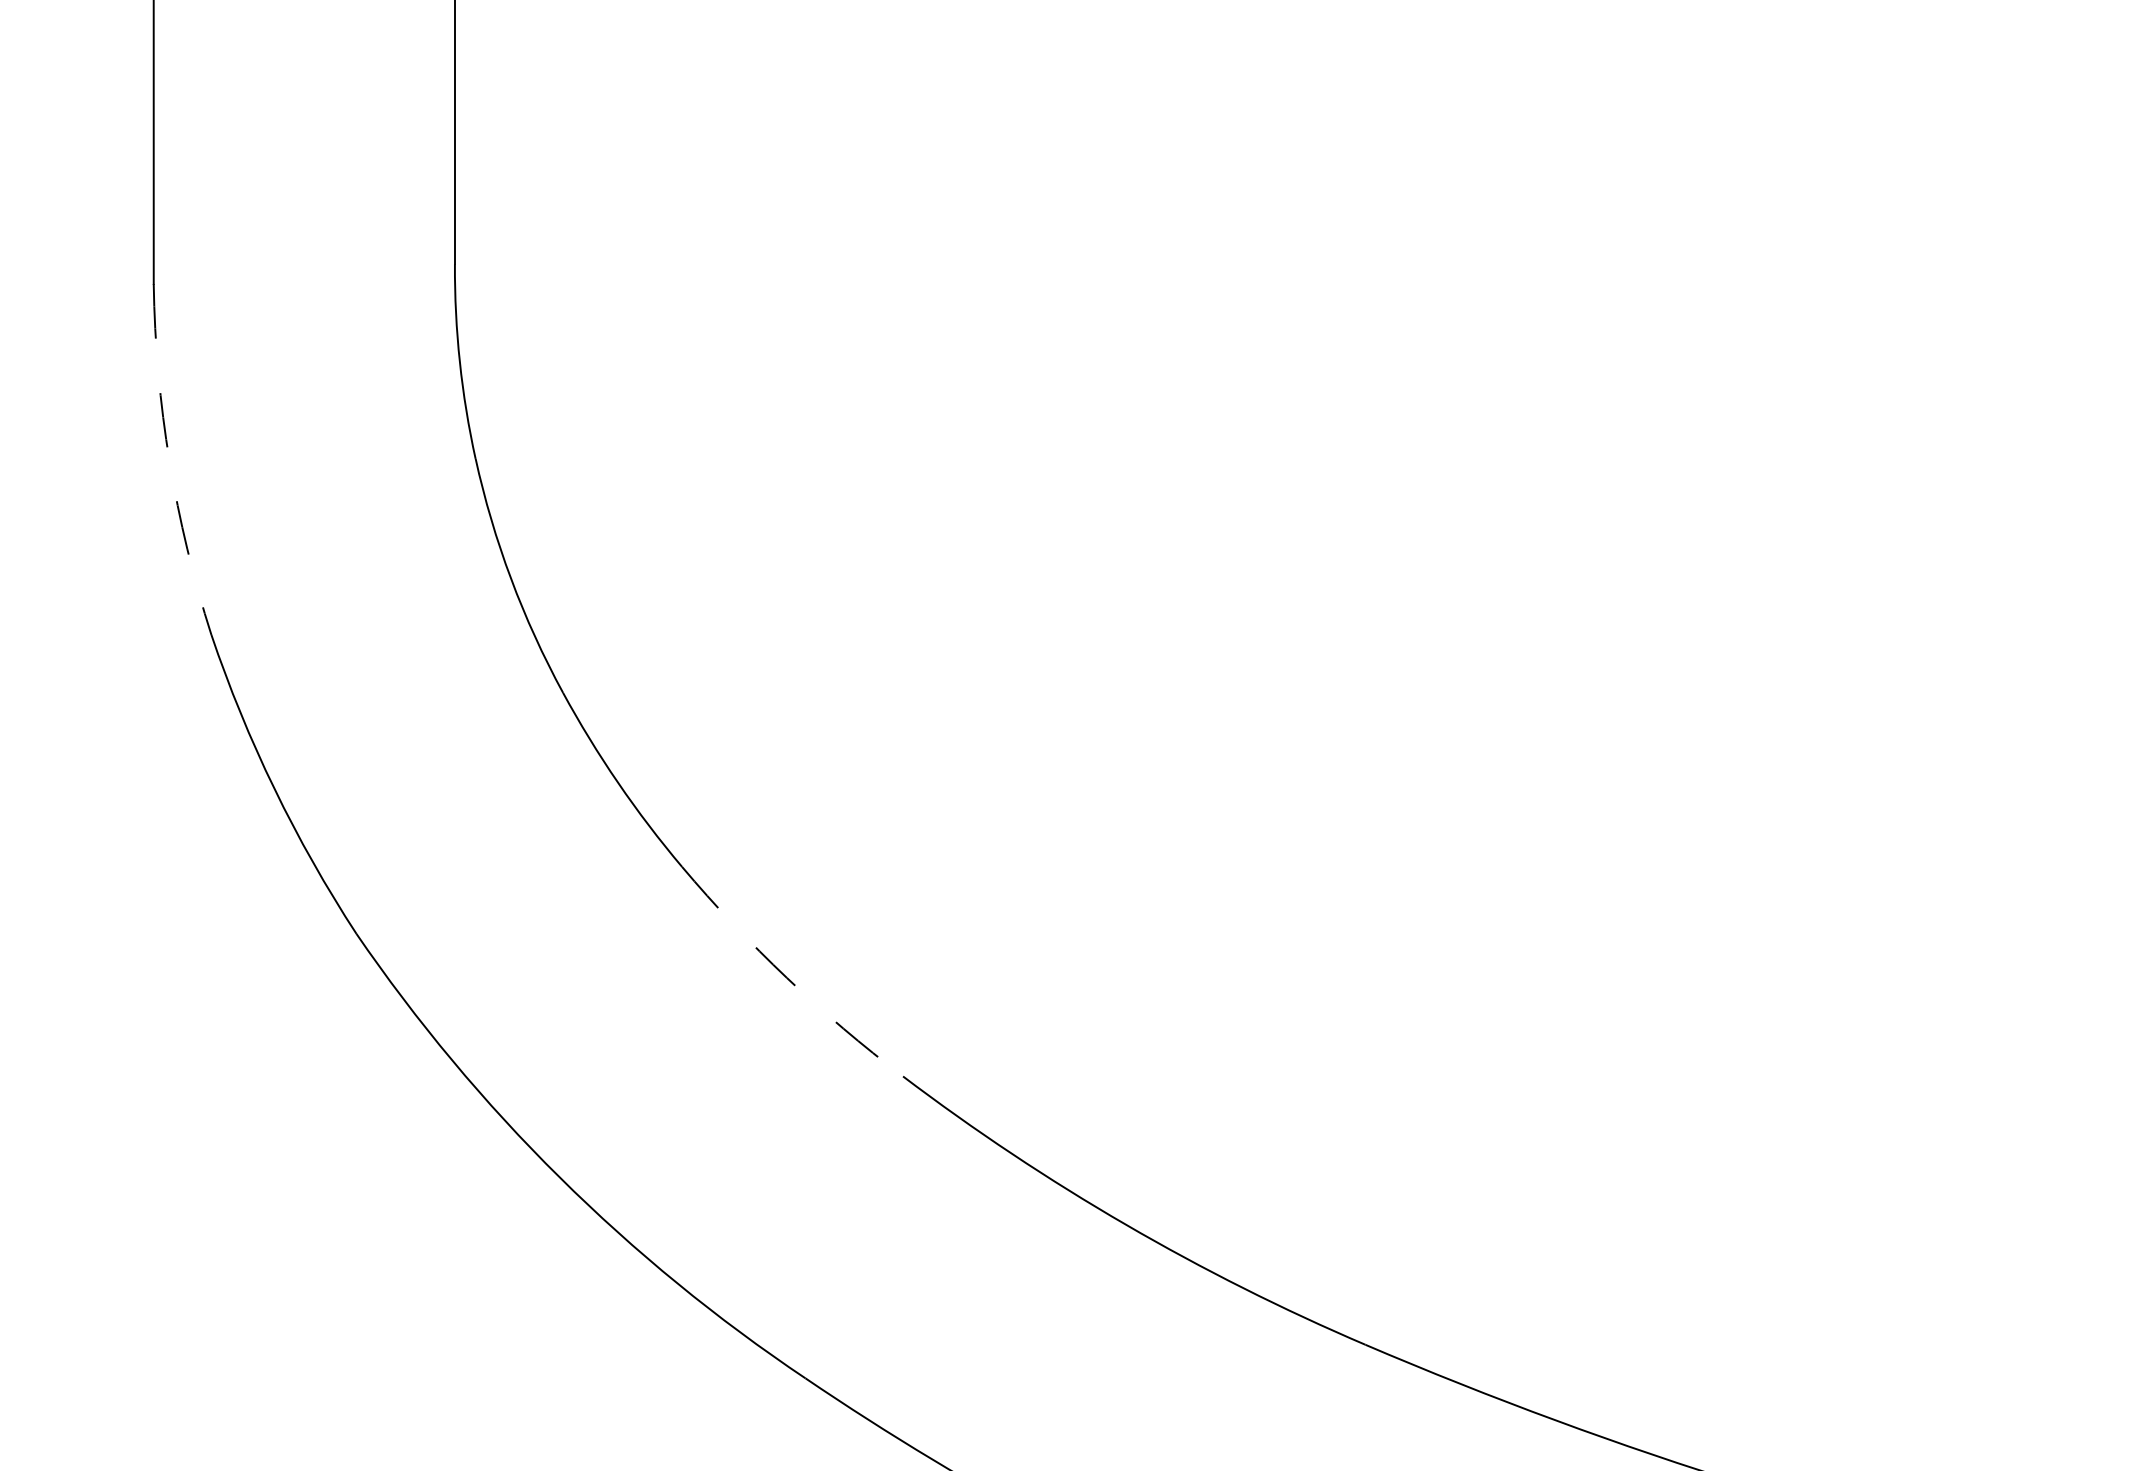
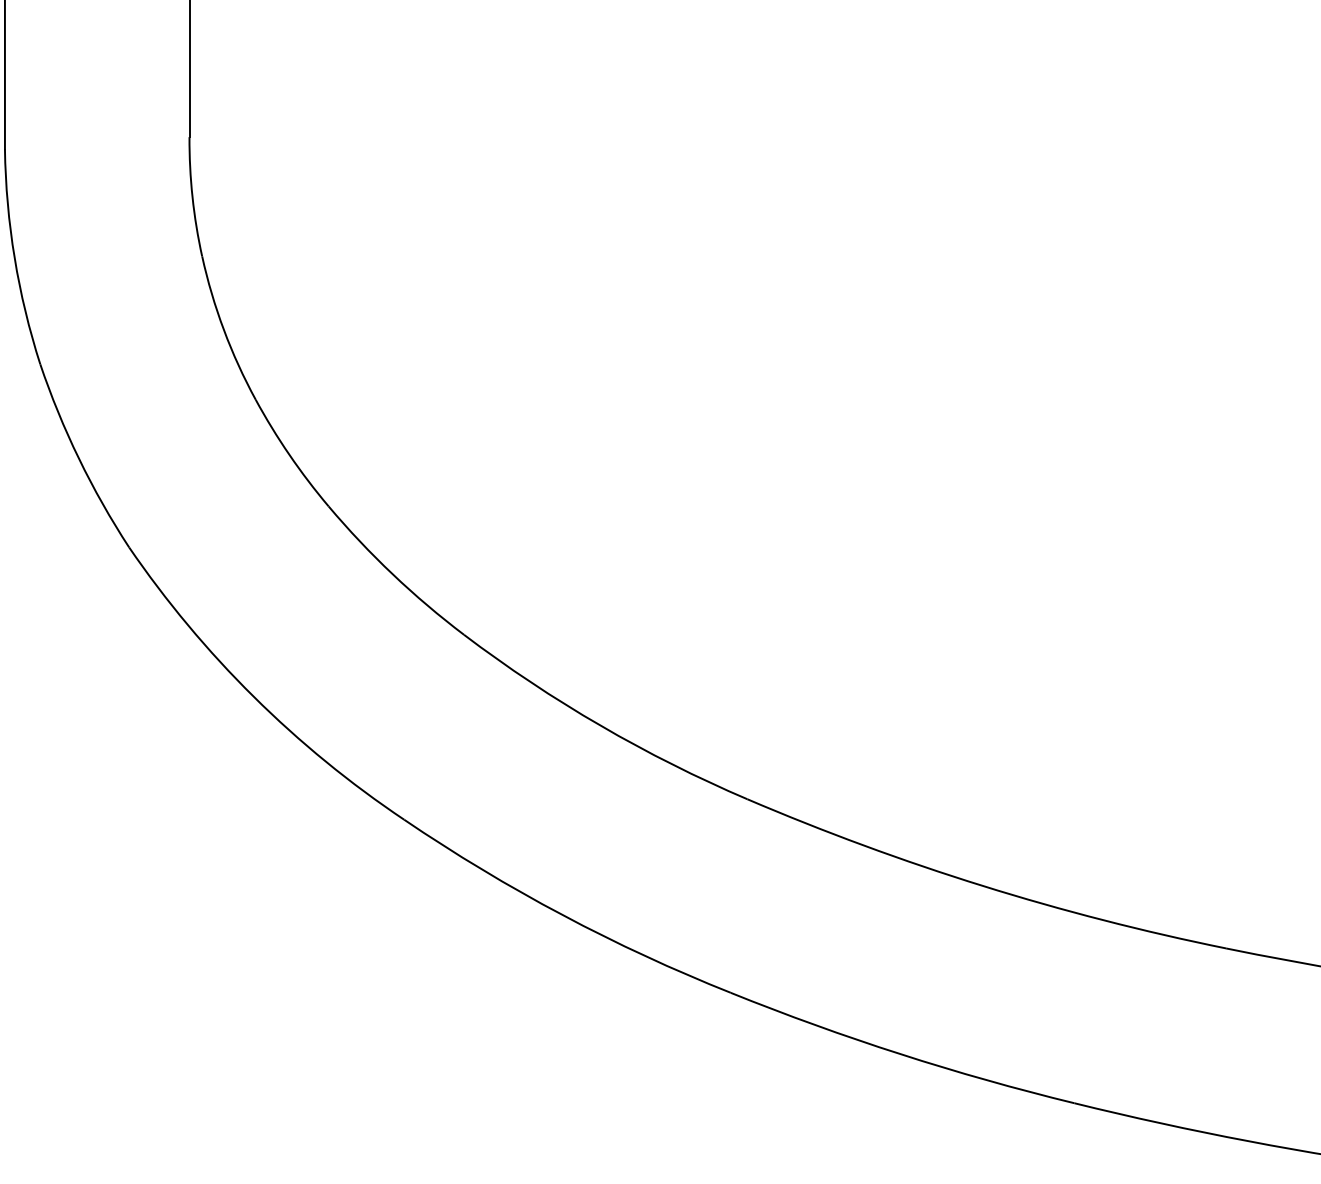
arc: (169, 462) -> (14, 258), dashed -> solid
arc: (786, 977) -> (392, 574), dashed -> solid

